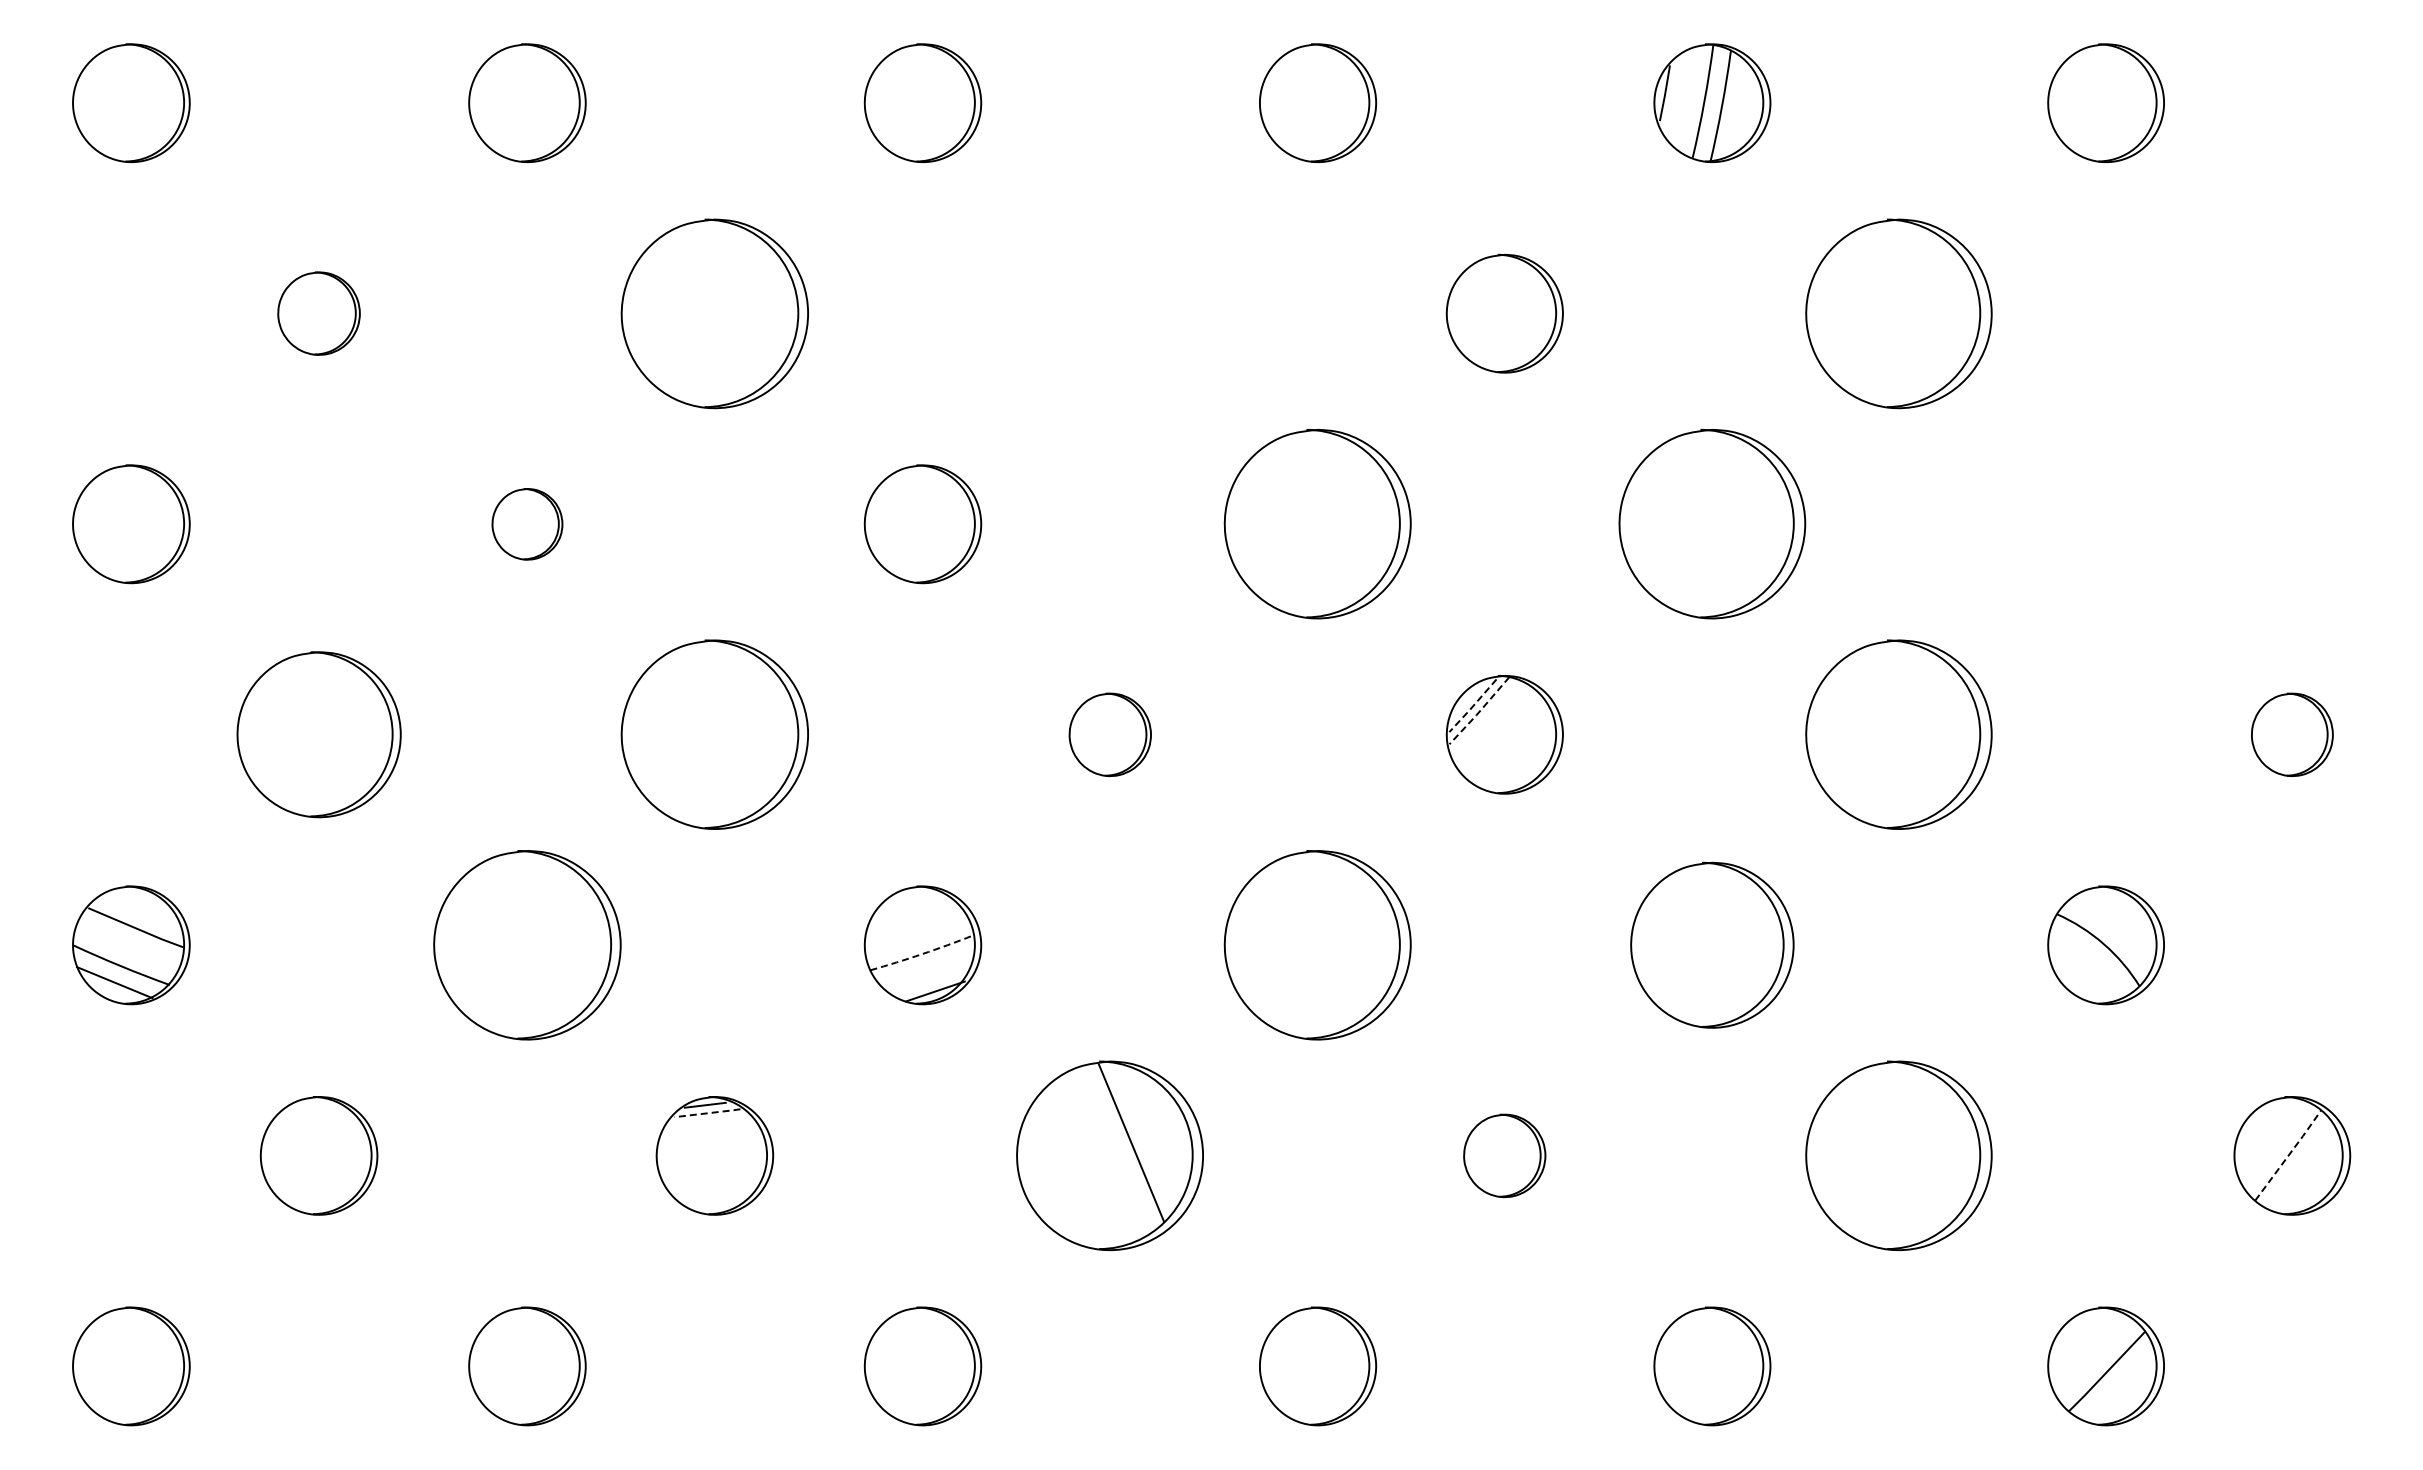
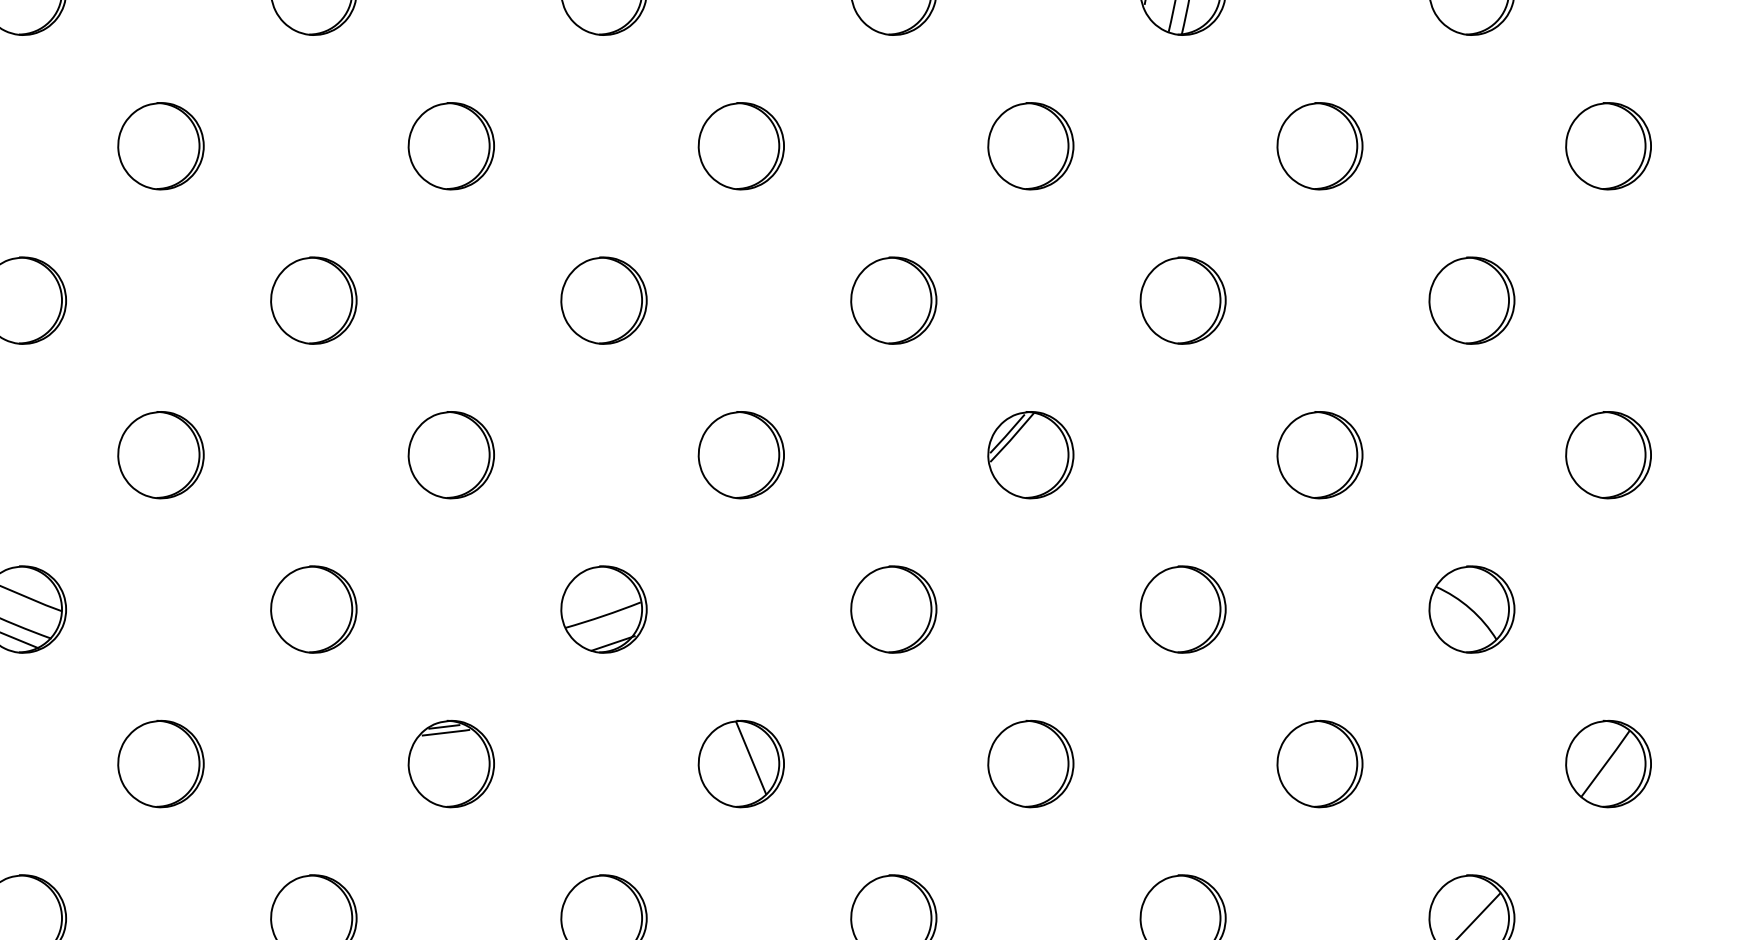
part: (318, 313) -> (160, 146), size x1.43
part: (714, 313) -> (451, 146), size x0.62
part: (1110, 313) -> (741, 146), added
part: (1898, 313) -> (1319, 146), size x0.62
part: (2292, 313) -> (1608, 146), added
part: (527, 524) -> (313, 300), size x1.67
part: (1318, 524) -> (894, 300), size x0.62
part: (1712, 524) -> (1183, 300), size x0.62
part: (2105, 524) -> (1471, 300), added
line: (1472, 706) -> (1007, 434), dashed -> solid
line: (1479, 711) -> (1012, 438), dashed -> solid
part: (318, 734) -> (160, 454), size x0.71
part: (714, 734) -> (451, 454), size x0.62
part: (1110, 734) -> (741, 454), size x1.43
part: (1898, 734) -> (1319, 454), size x0.62
part: (2292, 734) -> (1608, 454), size x1.43
part: (527, 945) -> (313, 609), size x0.62
part: (1318, 945) -> (894, 609), size x0.62
part: (1712, 945) -> (1183, 609), size x0.71
arc: (922, 954) -> (603, 616), dashed -> solid
line: (708, 1113) -> (446, 732), dashed -> solid
part: (1110, 1155) -> (741, 763), size x0.62
part: (1504, 1155) -> (1030, 763), size x1.43
part: (1898, 1155) -> (1319, 763), size x0.62
line: (2288, 1155) -> (1605, 763), dashed -> solid

